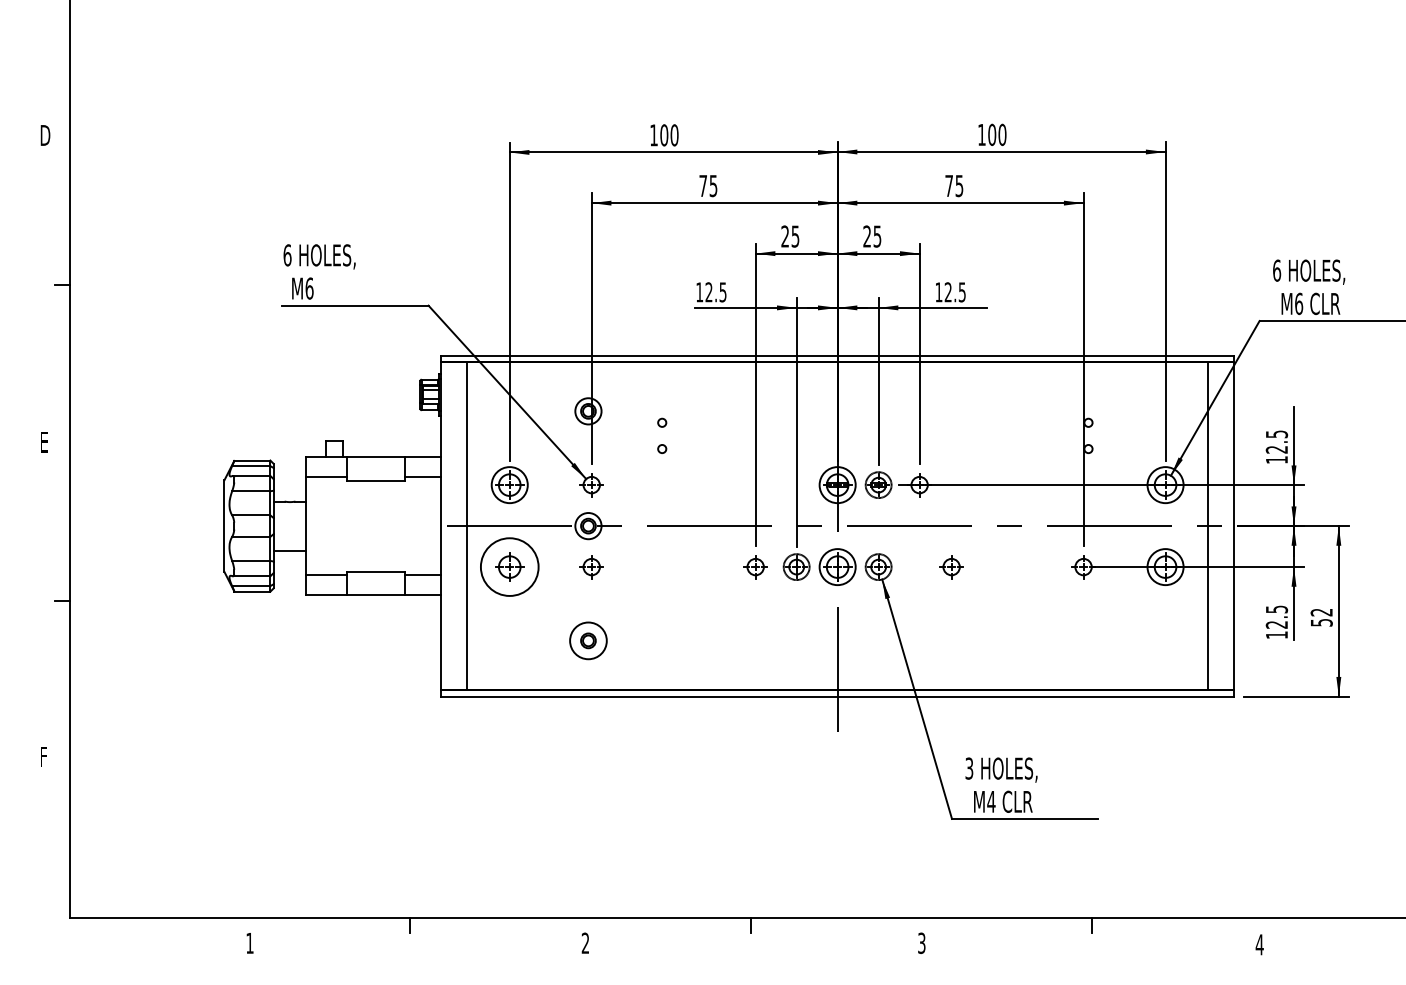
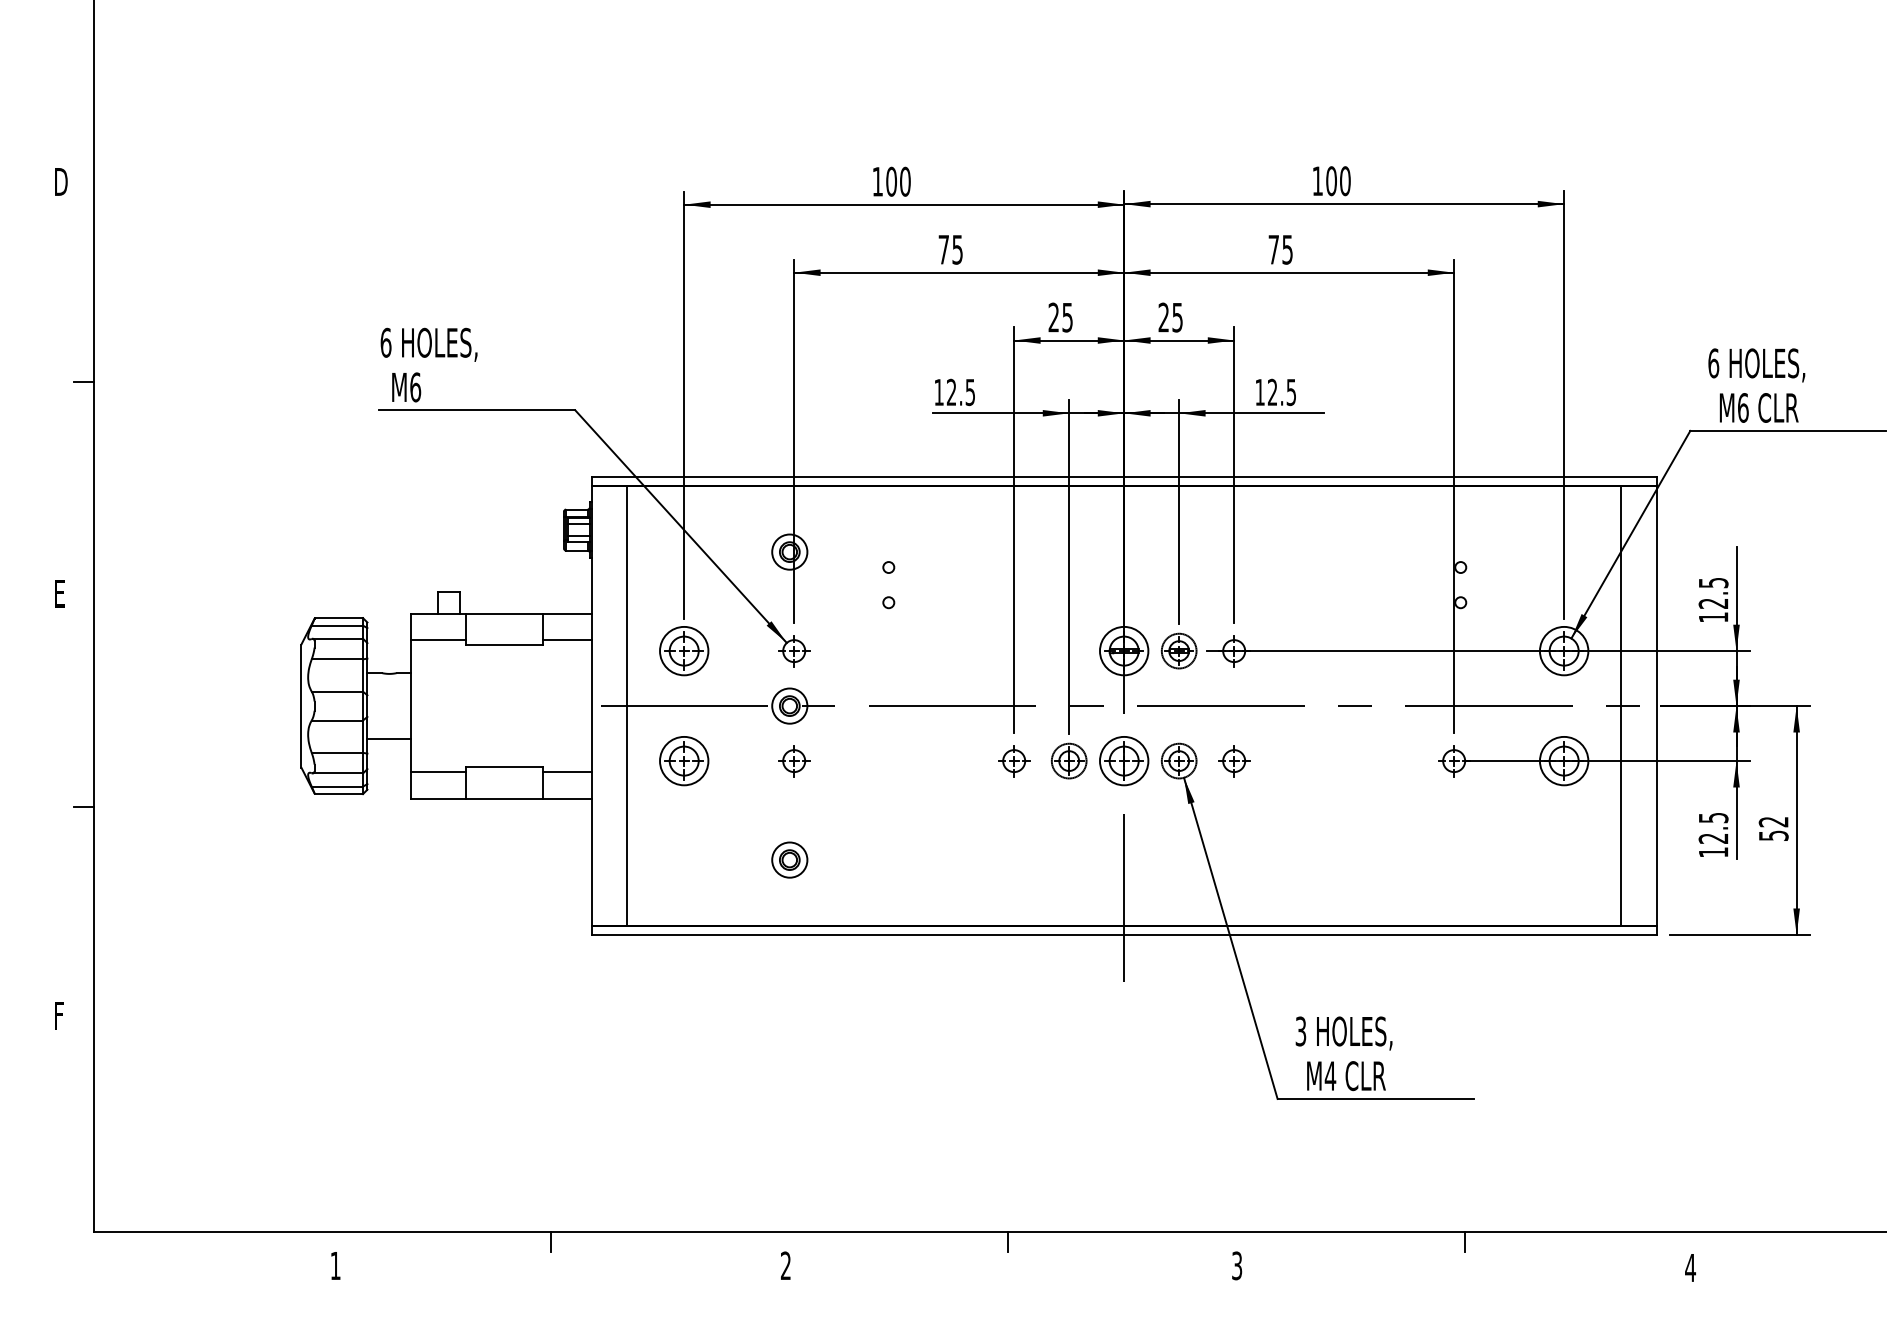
circle: (509, 567) -> (683, 761), size x0.62
part: (951, 567) -> (1233, 761), moved
circle: (588, 640) -> (789, 859), size x0.71

